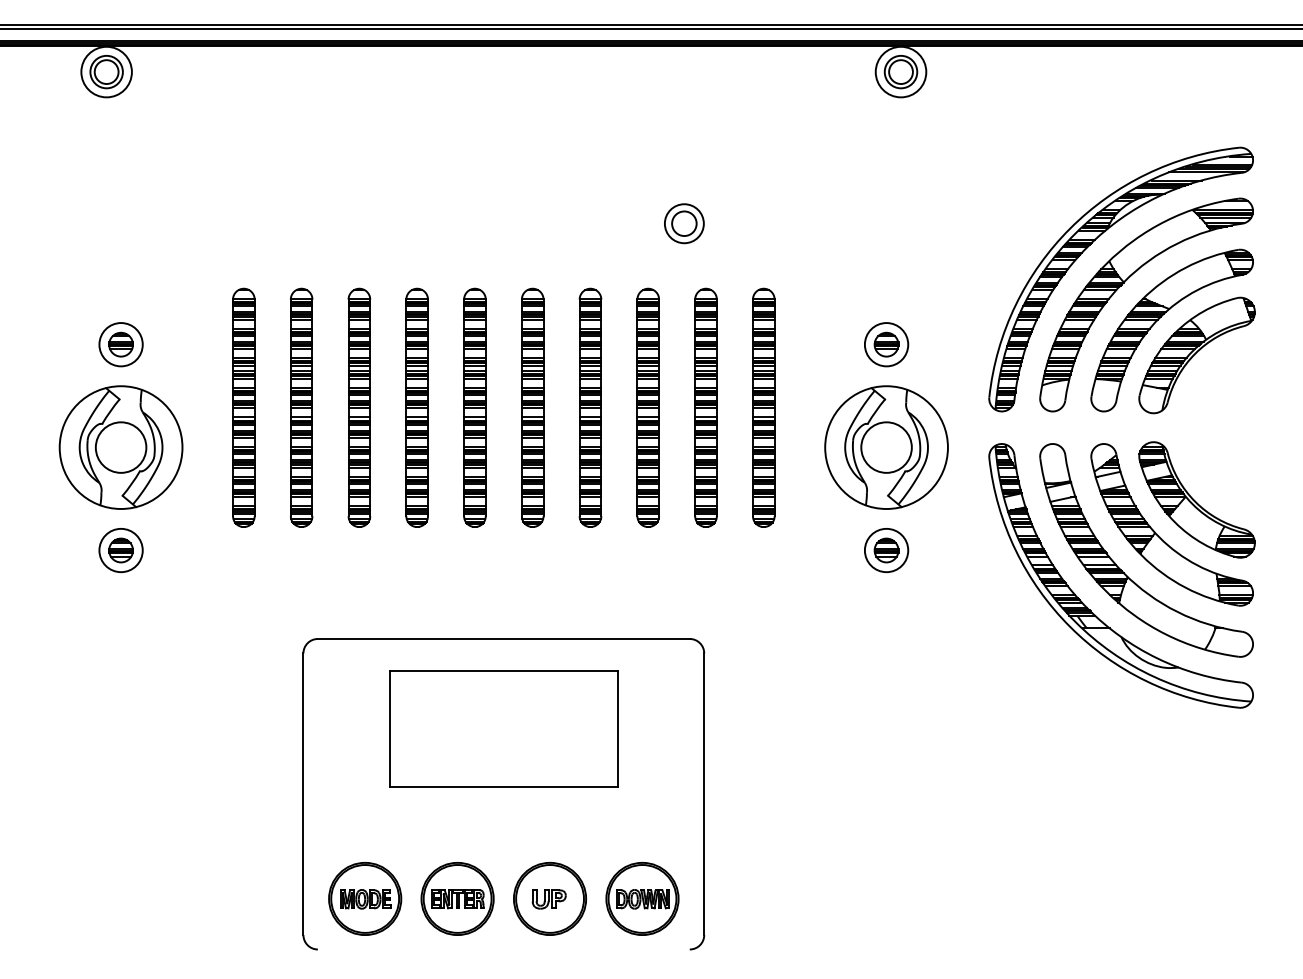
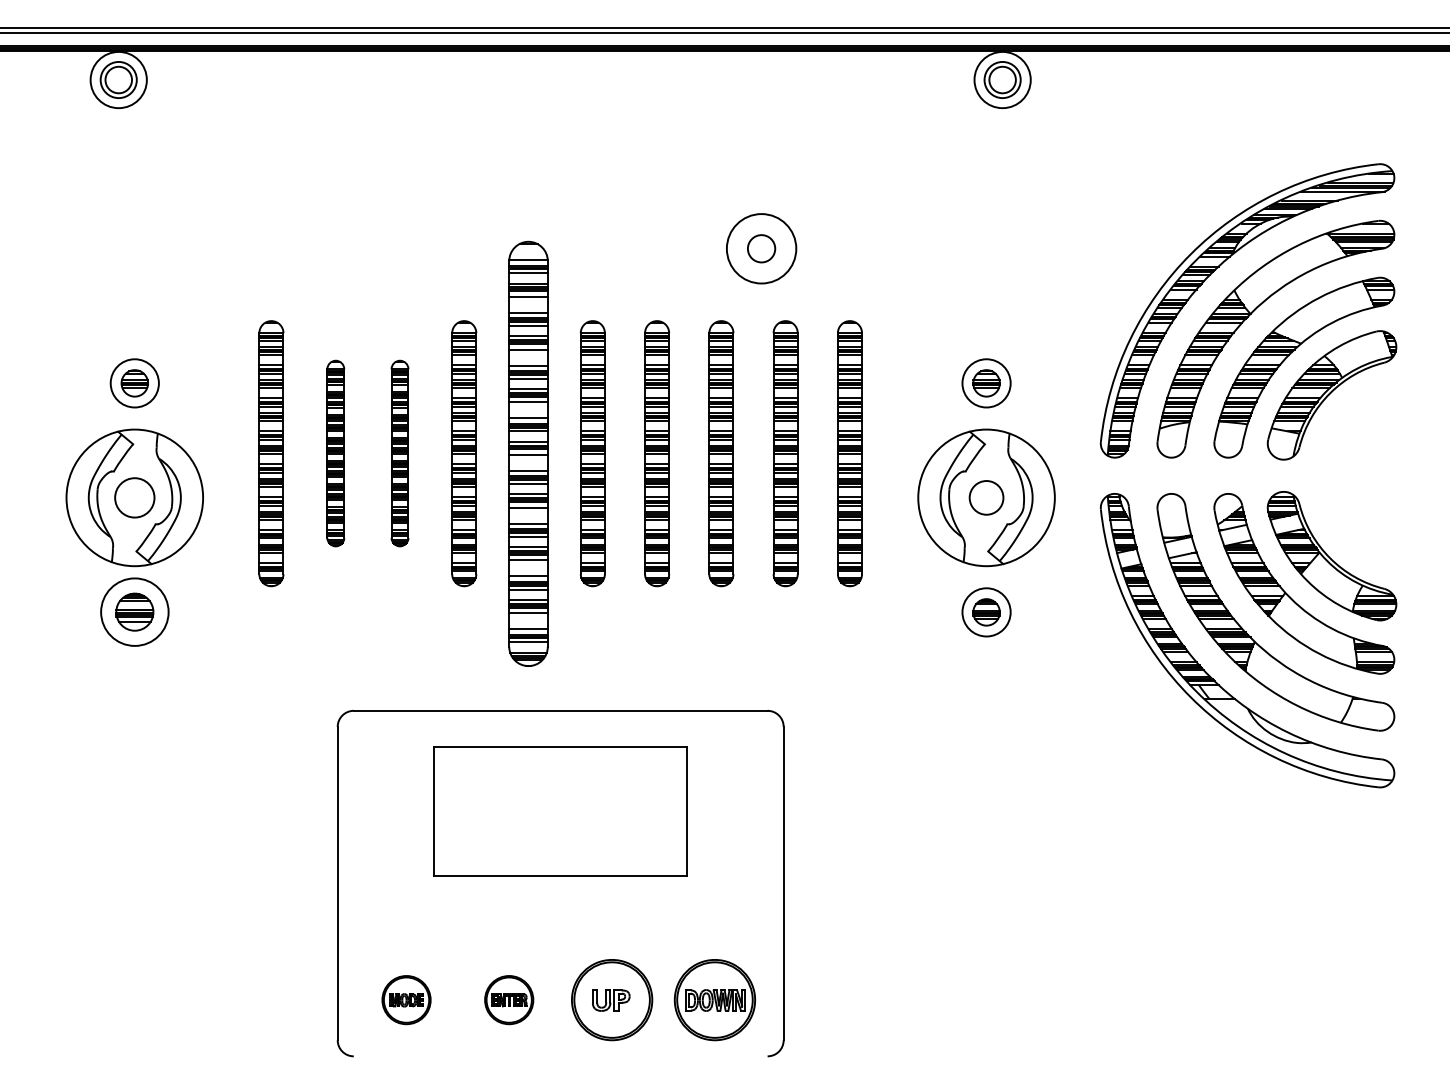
circle: (683, 223) -> (760, 248), size x1.6
part: (301, 407) -> (335, 453), size x0.7
part: (359, 407) -> (400, 453), size x0.7
part: (474, 407) -> (528, 453), size x1.6
circle: (120, 447) -> (134, 497), size x0.7
circle: (886, 447) -> (986, 497), size x0.6
part: (120, 550) -> (134, 612), size x1.4
part: (365, 898) -> (406, 999), size x0.6
part: (457, 898) -> (509, 999), size x0.6

